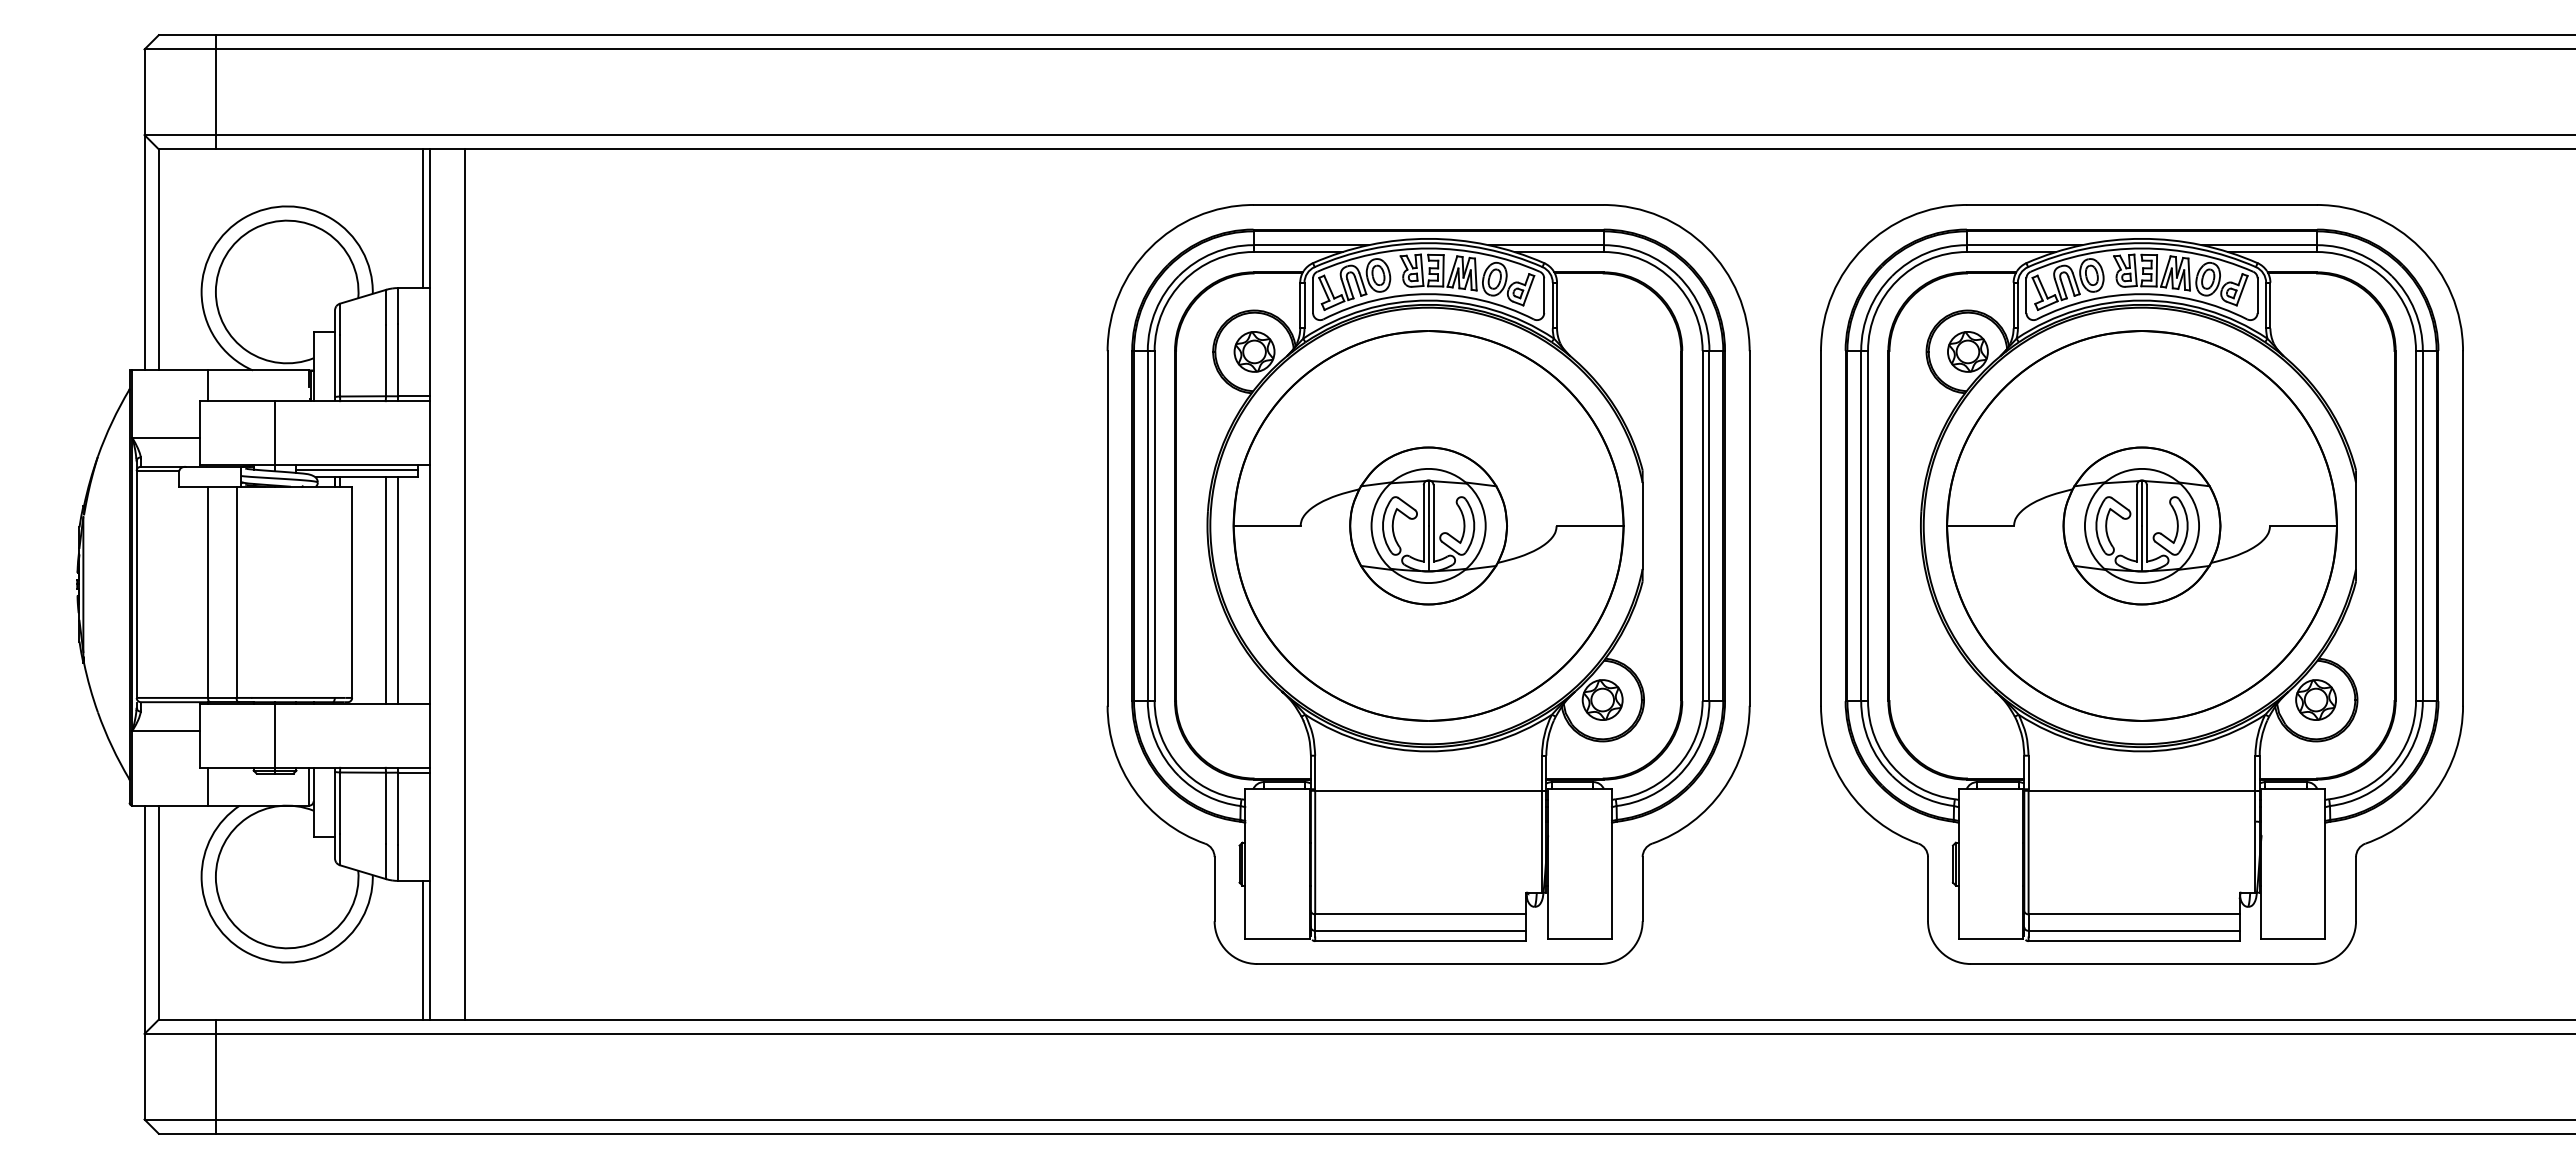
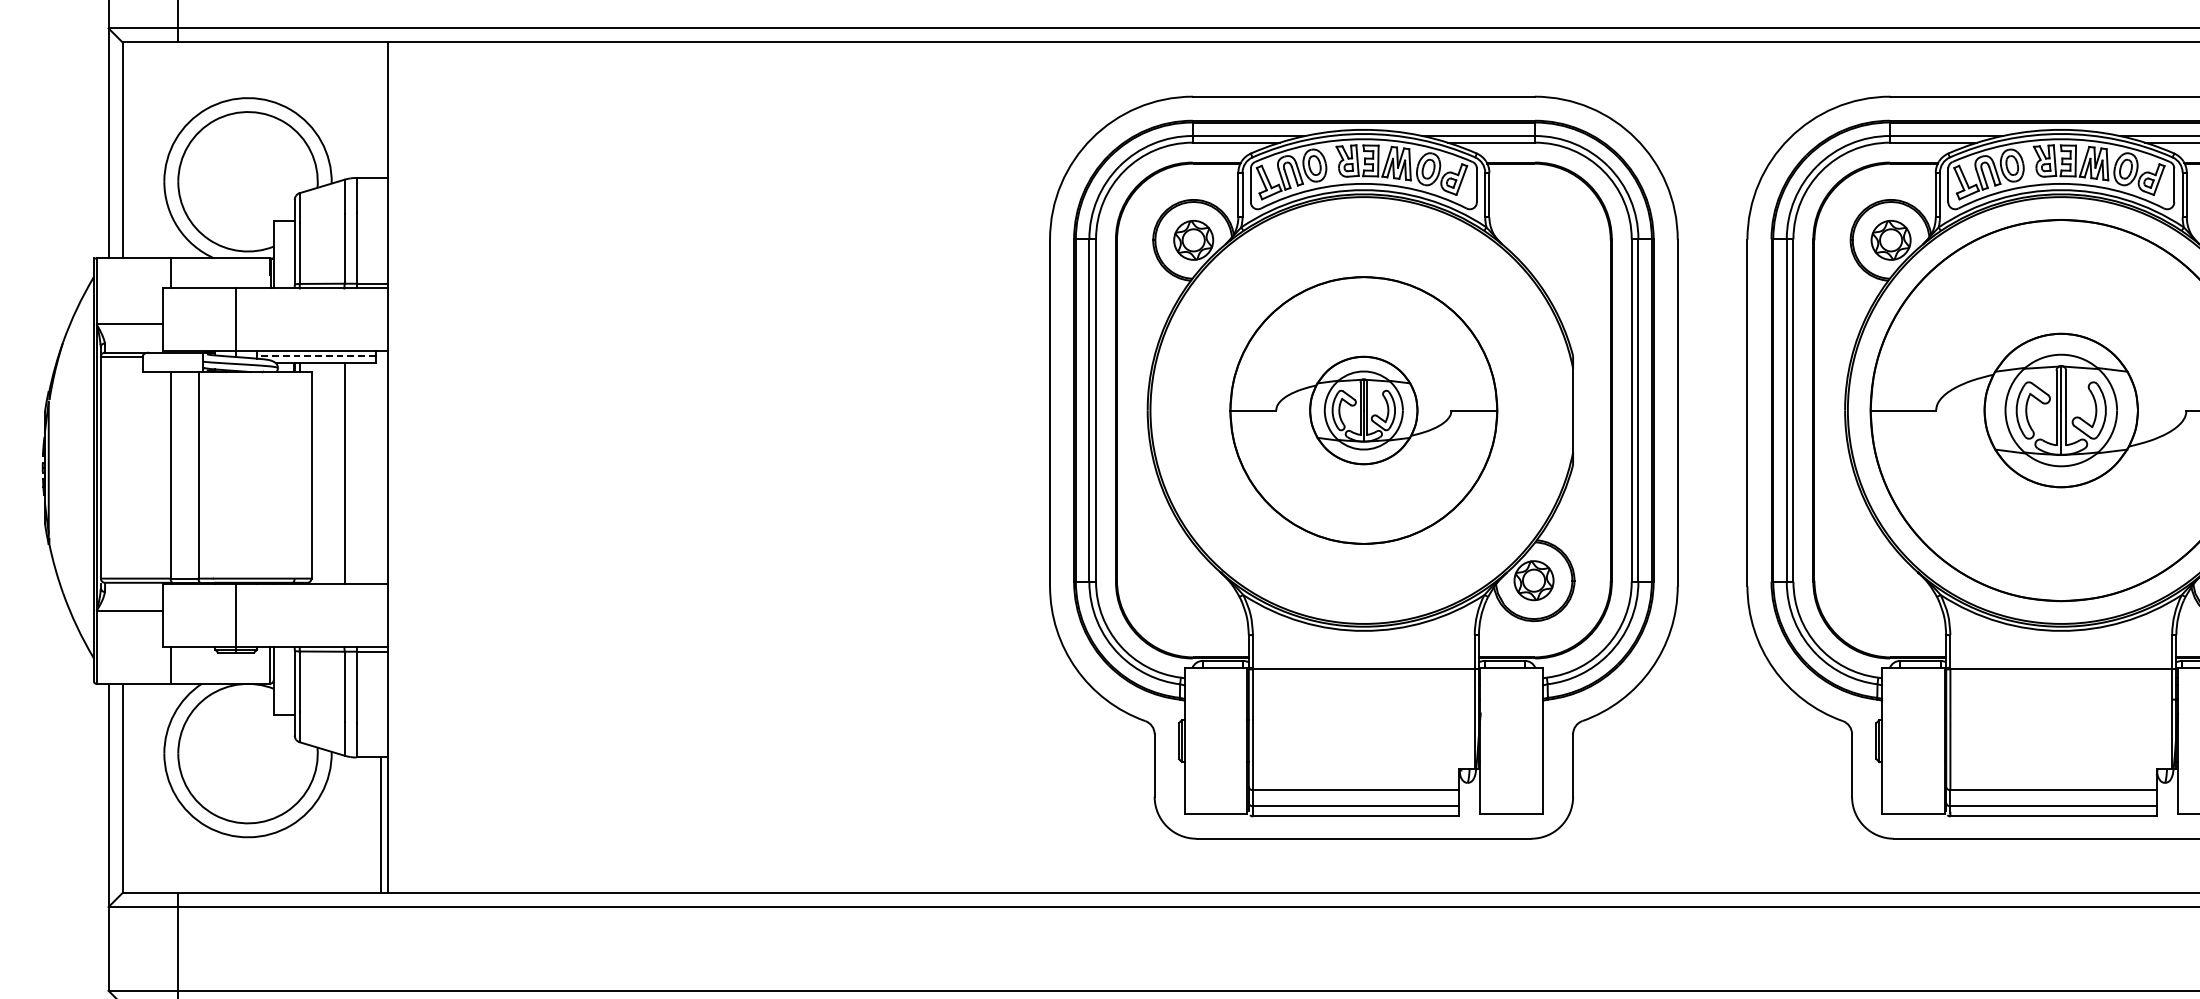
line: (422, 218) -> (380, 109), removed
line: (357, 470) -> (316, 356), solid -> dashed
part: (1428, 525) -> (1363, 410), size x0.7
line: (465, 584) -> (422, 467), removed
line: (398, 590) -> (356, 473), removed

